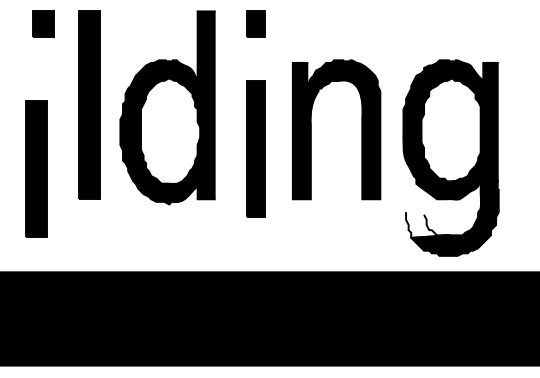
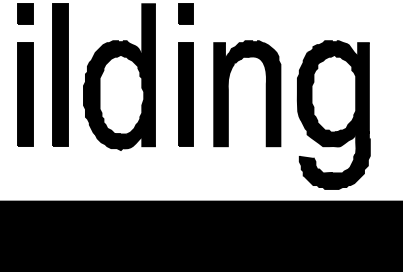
part: (255, 148) -> (186, 94), moved
part: (36, 168) -> (25, 94), moved
fill: (427, 224) -> (316, 165), added

